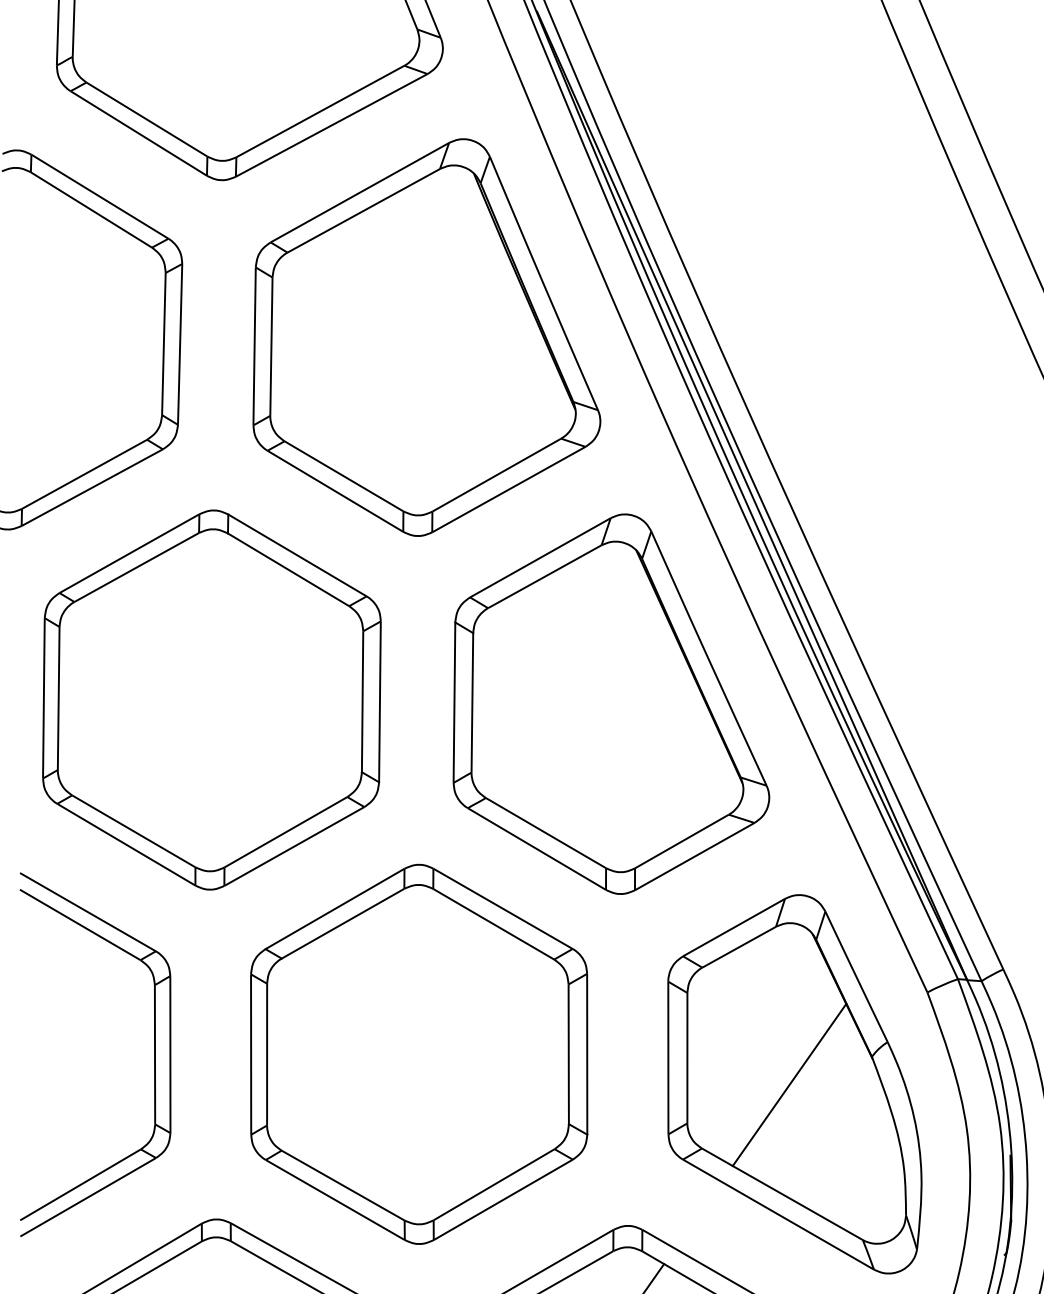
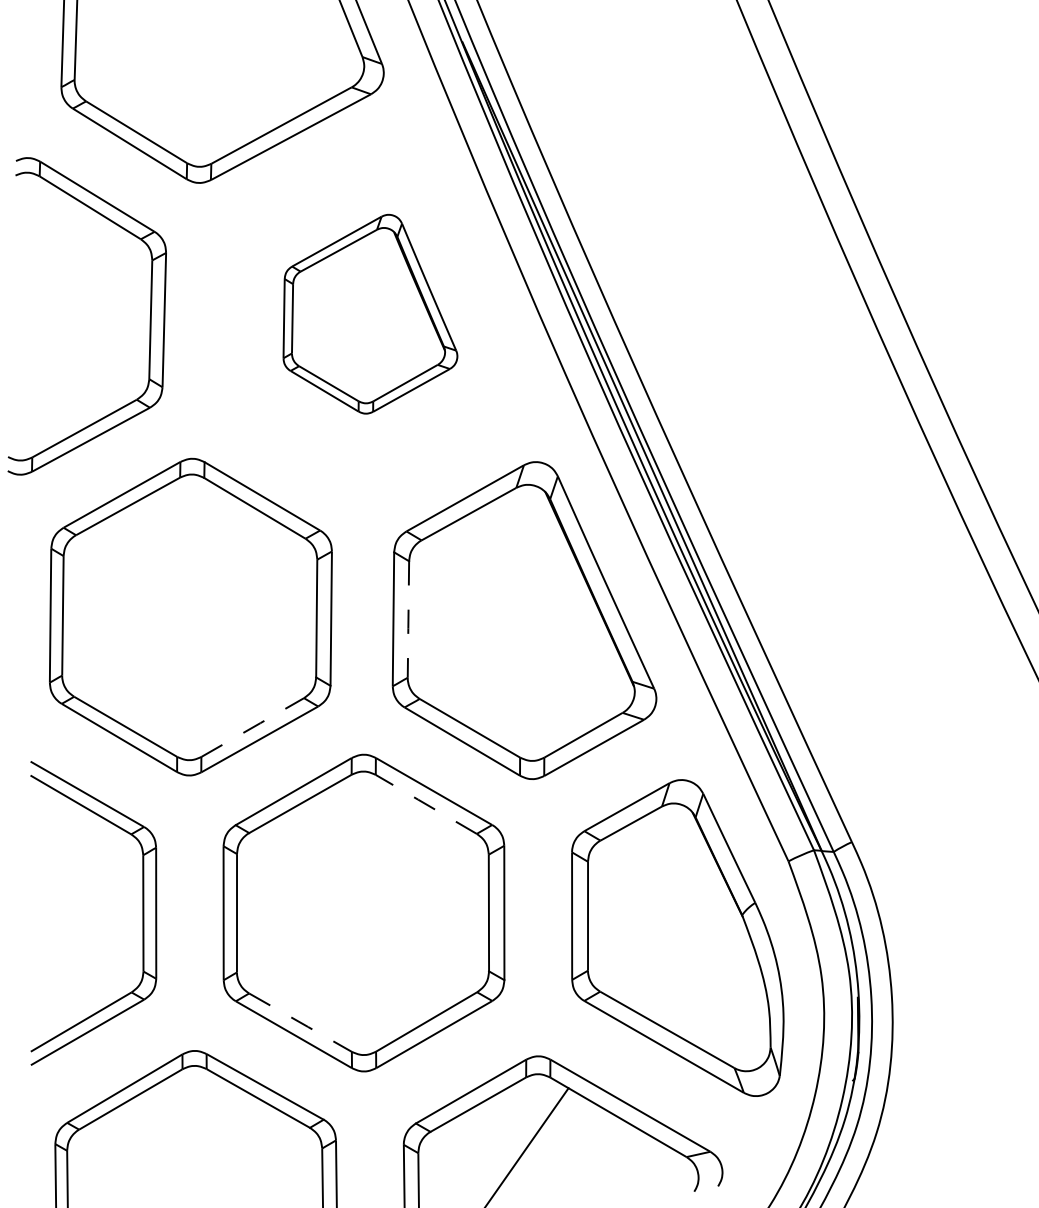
part: (426, 336) -> (370, 313), size x0.6
line: (472, 702) -> (408, 619), solid -> dashed
line: (285, 832) -> (252, 727), solid -> dashed
line: (492, 924) -> (425, 804), solid -> dashed
line: (788, 1084) -> (672, 938), removed
line: (344, 1186) -> (301, 1023), solid -> dashed

